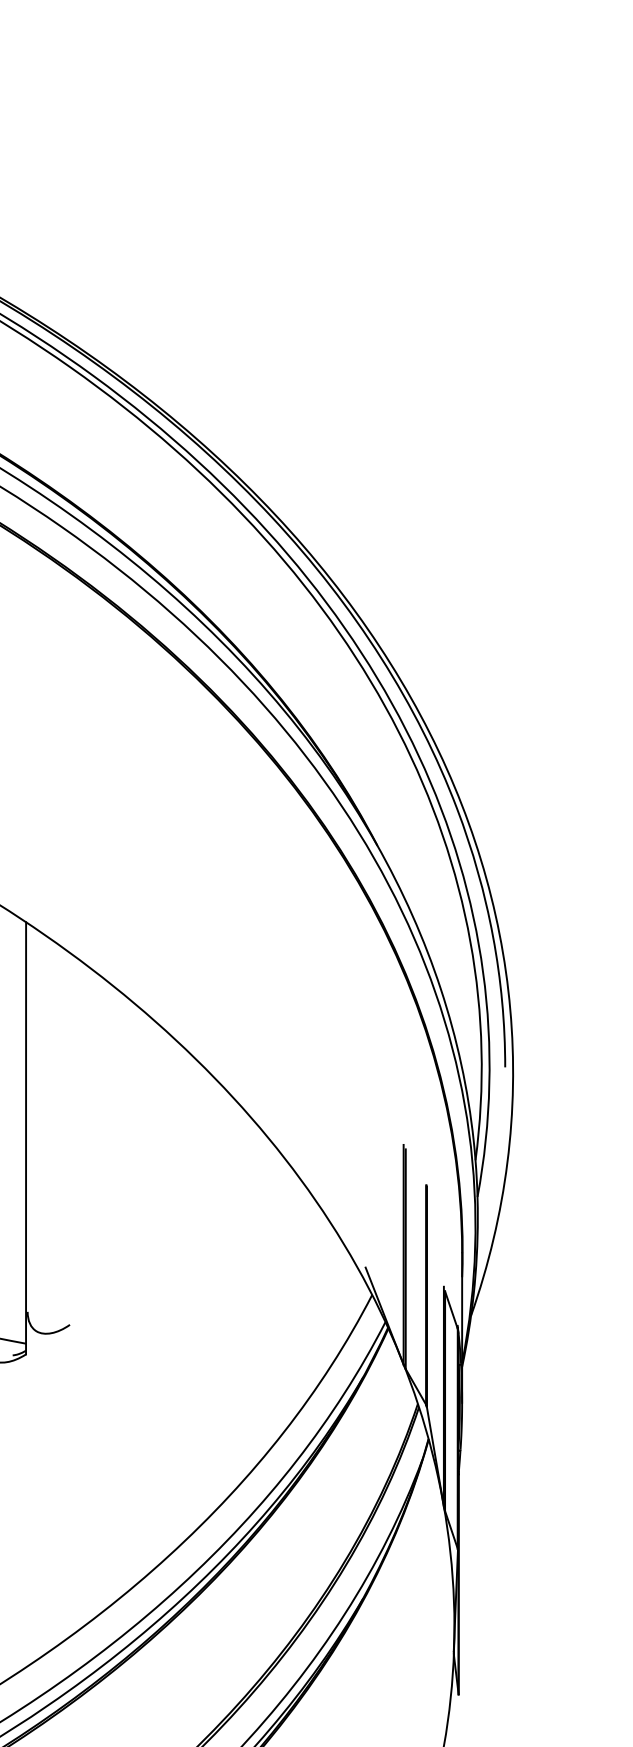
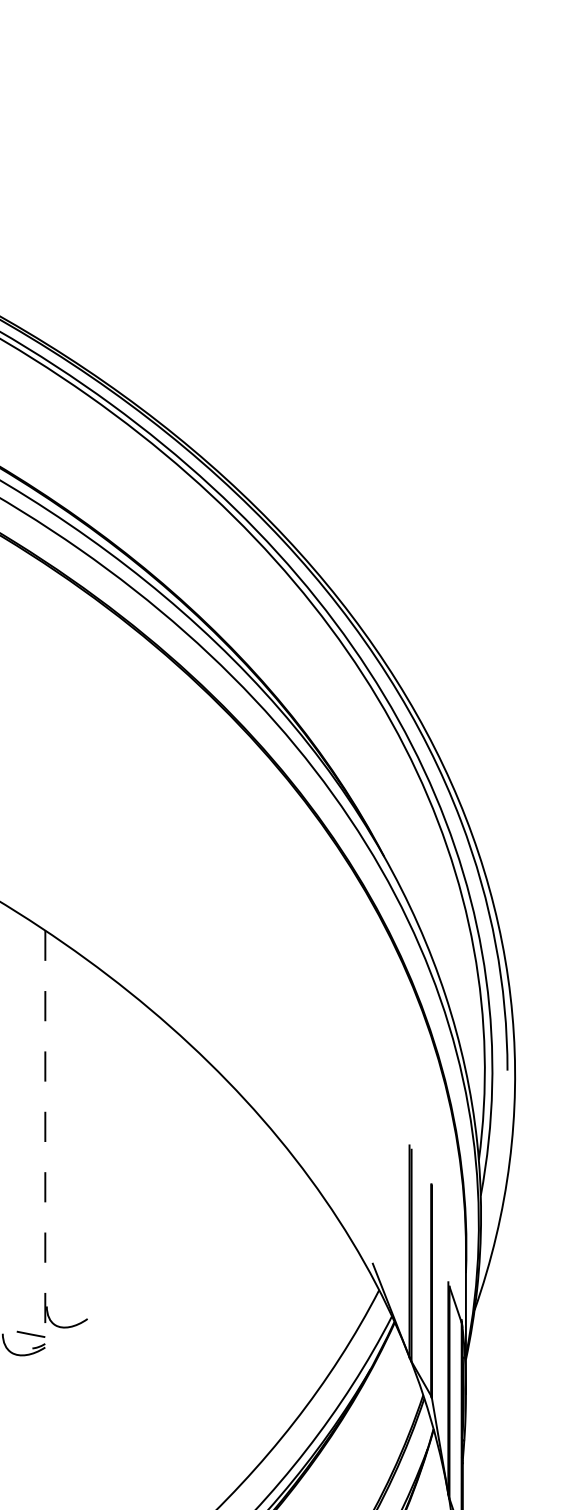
line: (26, 1138) -> (45, 1139), solid -> dashed

